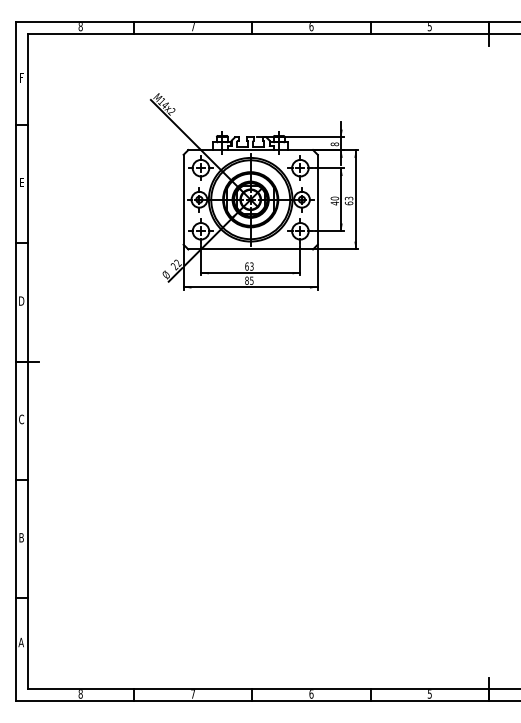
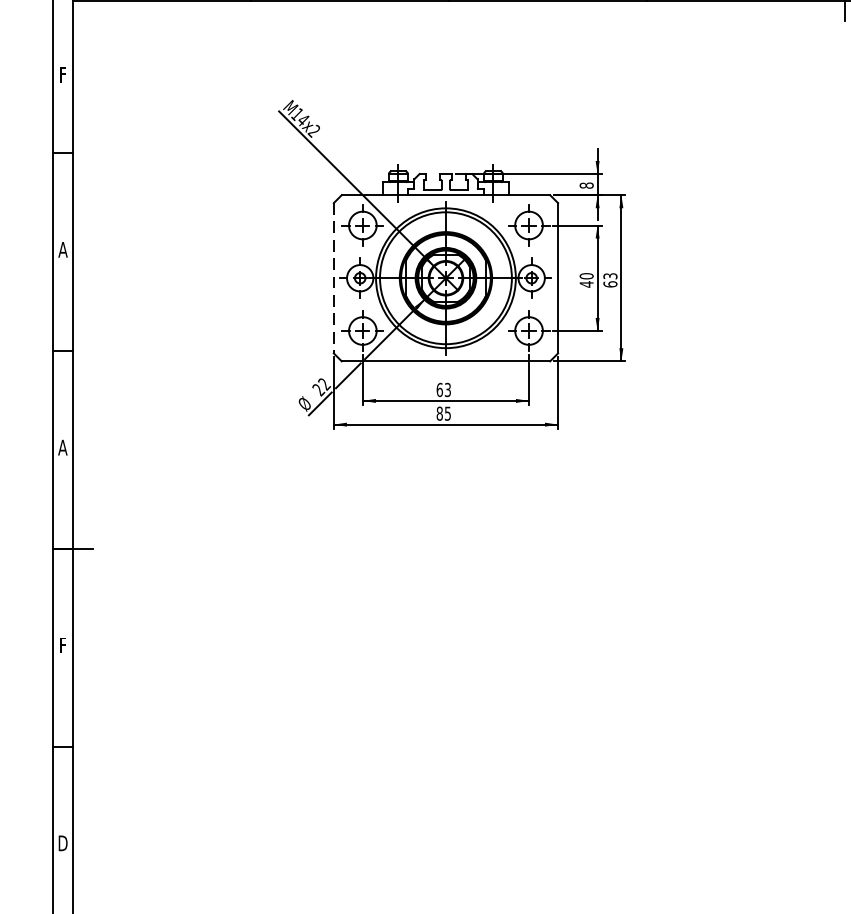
text: (21, 182) -> (62, 249), E -> A
line: (183, 199) -> (333, 277), solid -> dashed
text: (21, 300) -> (62, 446), D -> A
text: (21, 419) -> (62, 645), C -> F
text: (21, 537) -> (62, 842), B -> D

